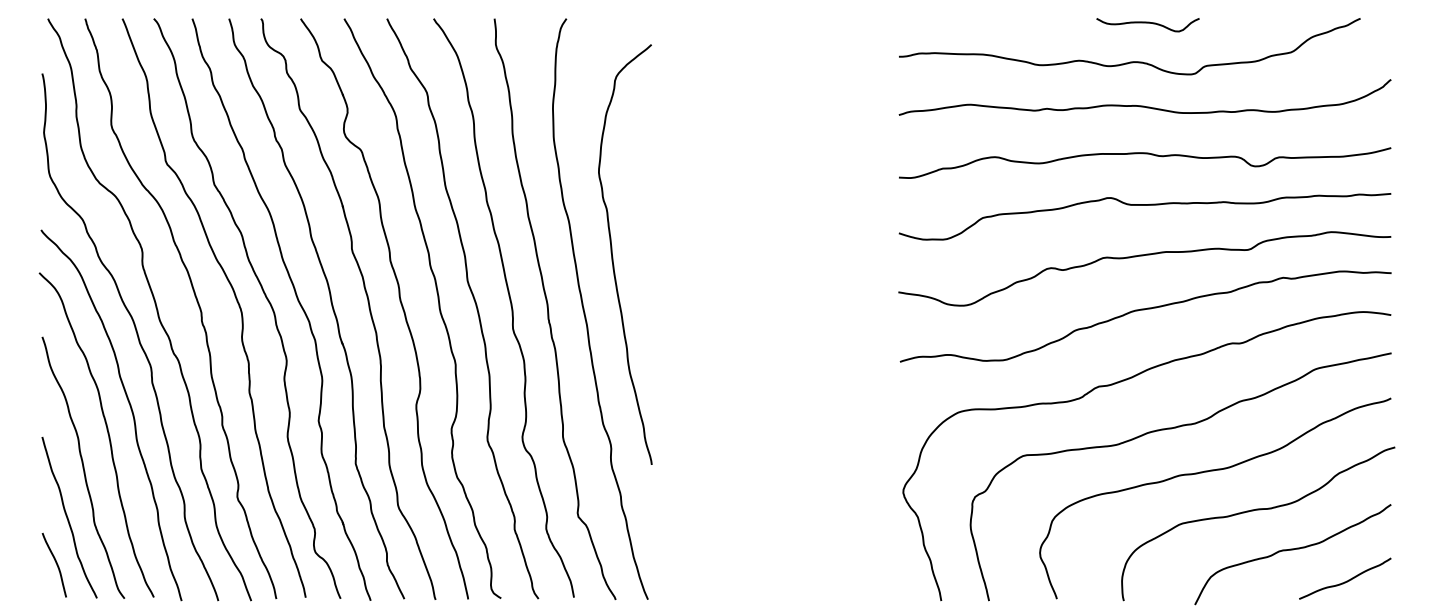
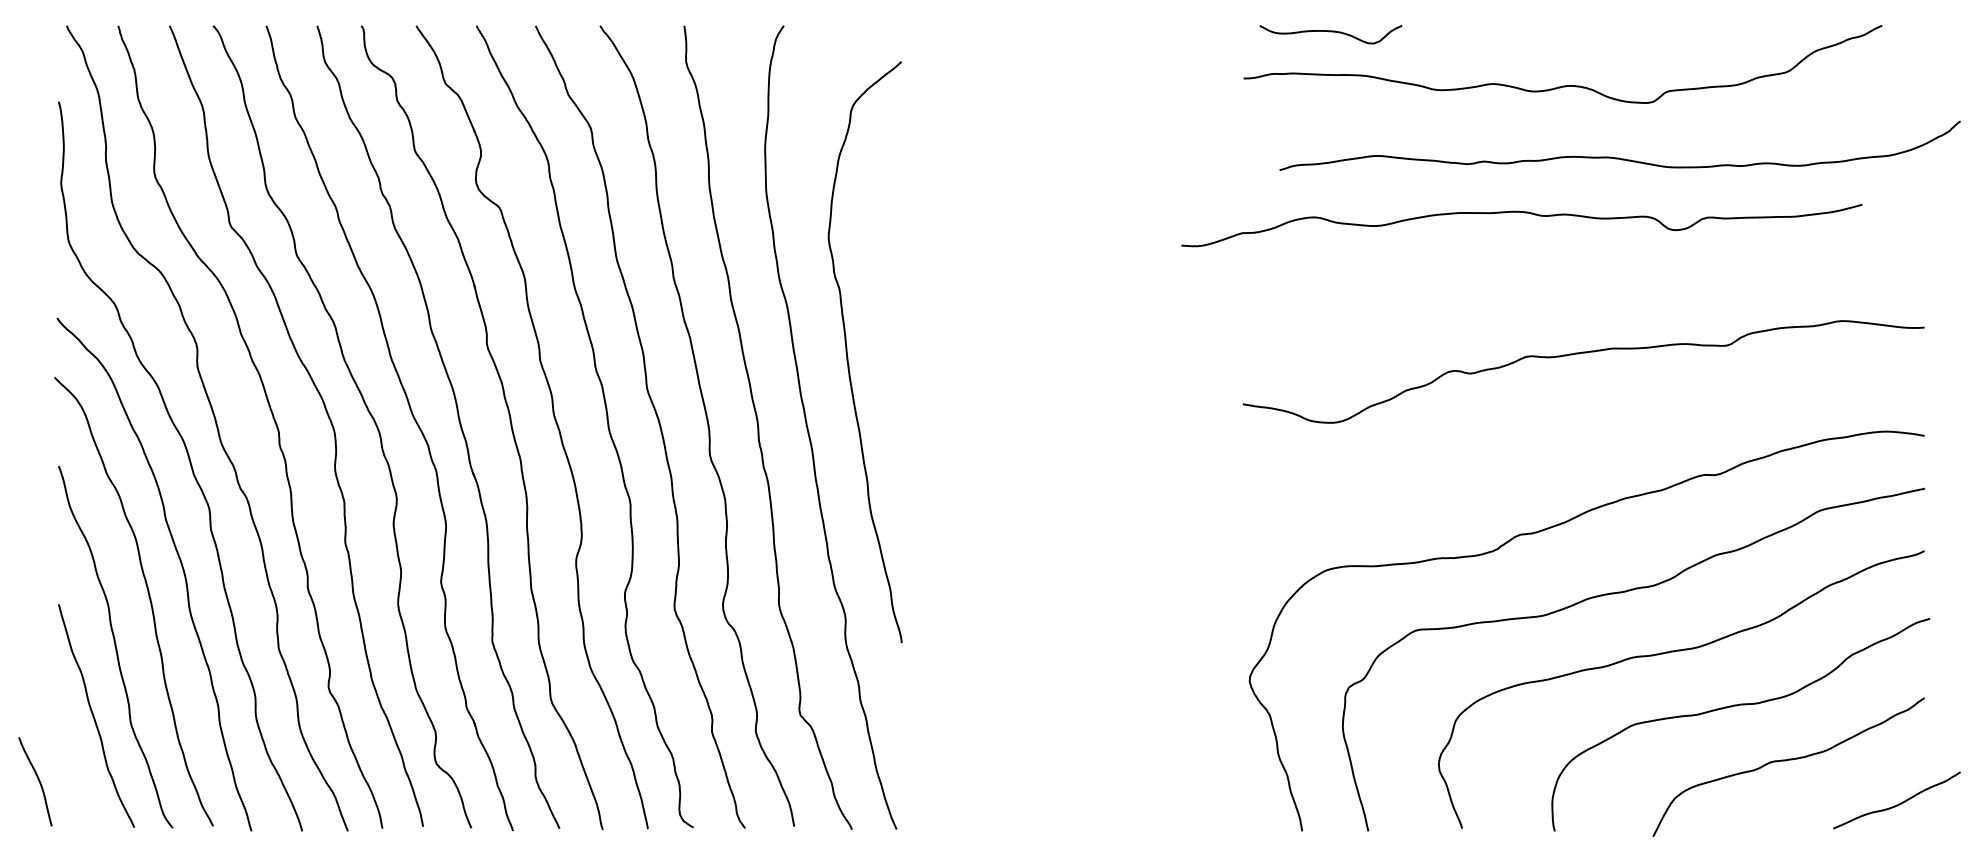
curve: (1147, 23) -> (1330, 32), moved
curve: (1144, 105) -> (1619, 156), moved
curve: (1145, 154) -> (1522, 213), moved
curve: (1144, 205) -> (1583, 284), removed
curve: (1144, 310) -> (1583, 429), removed
curve: (55, 563) -> (36, 779), moved
curve: (1346, 580) -> (1898, 802), moved

